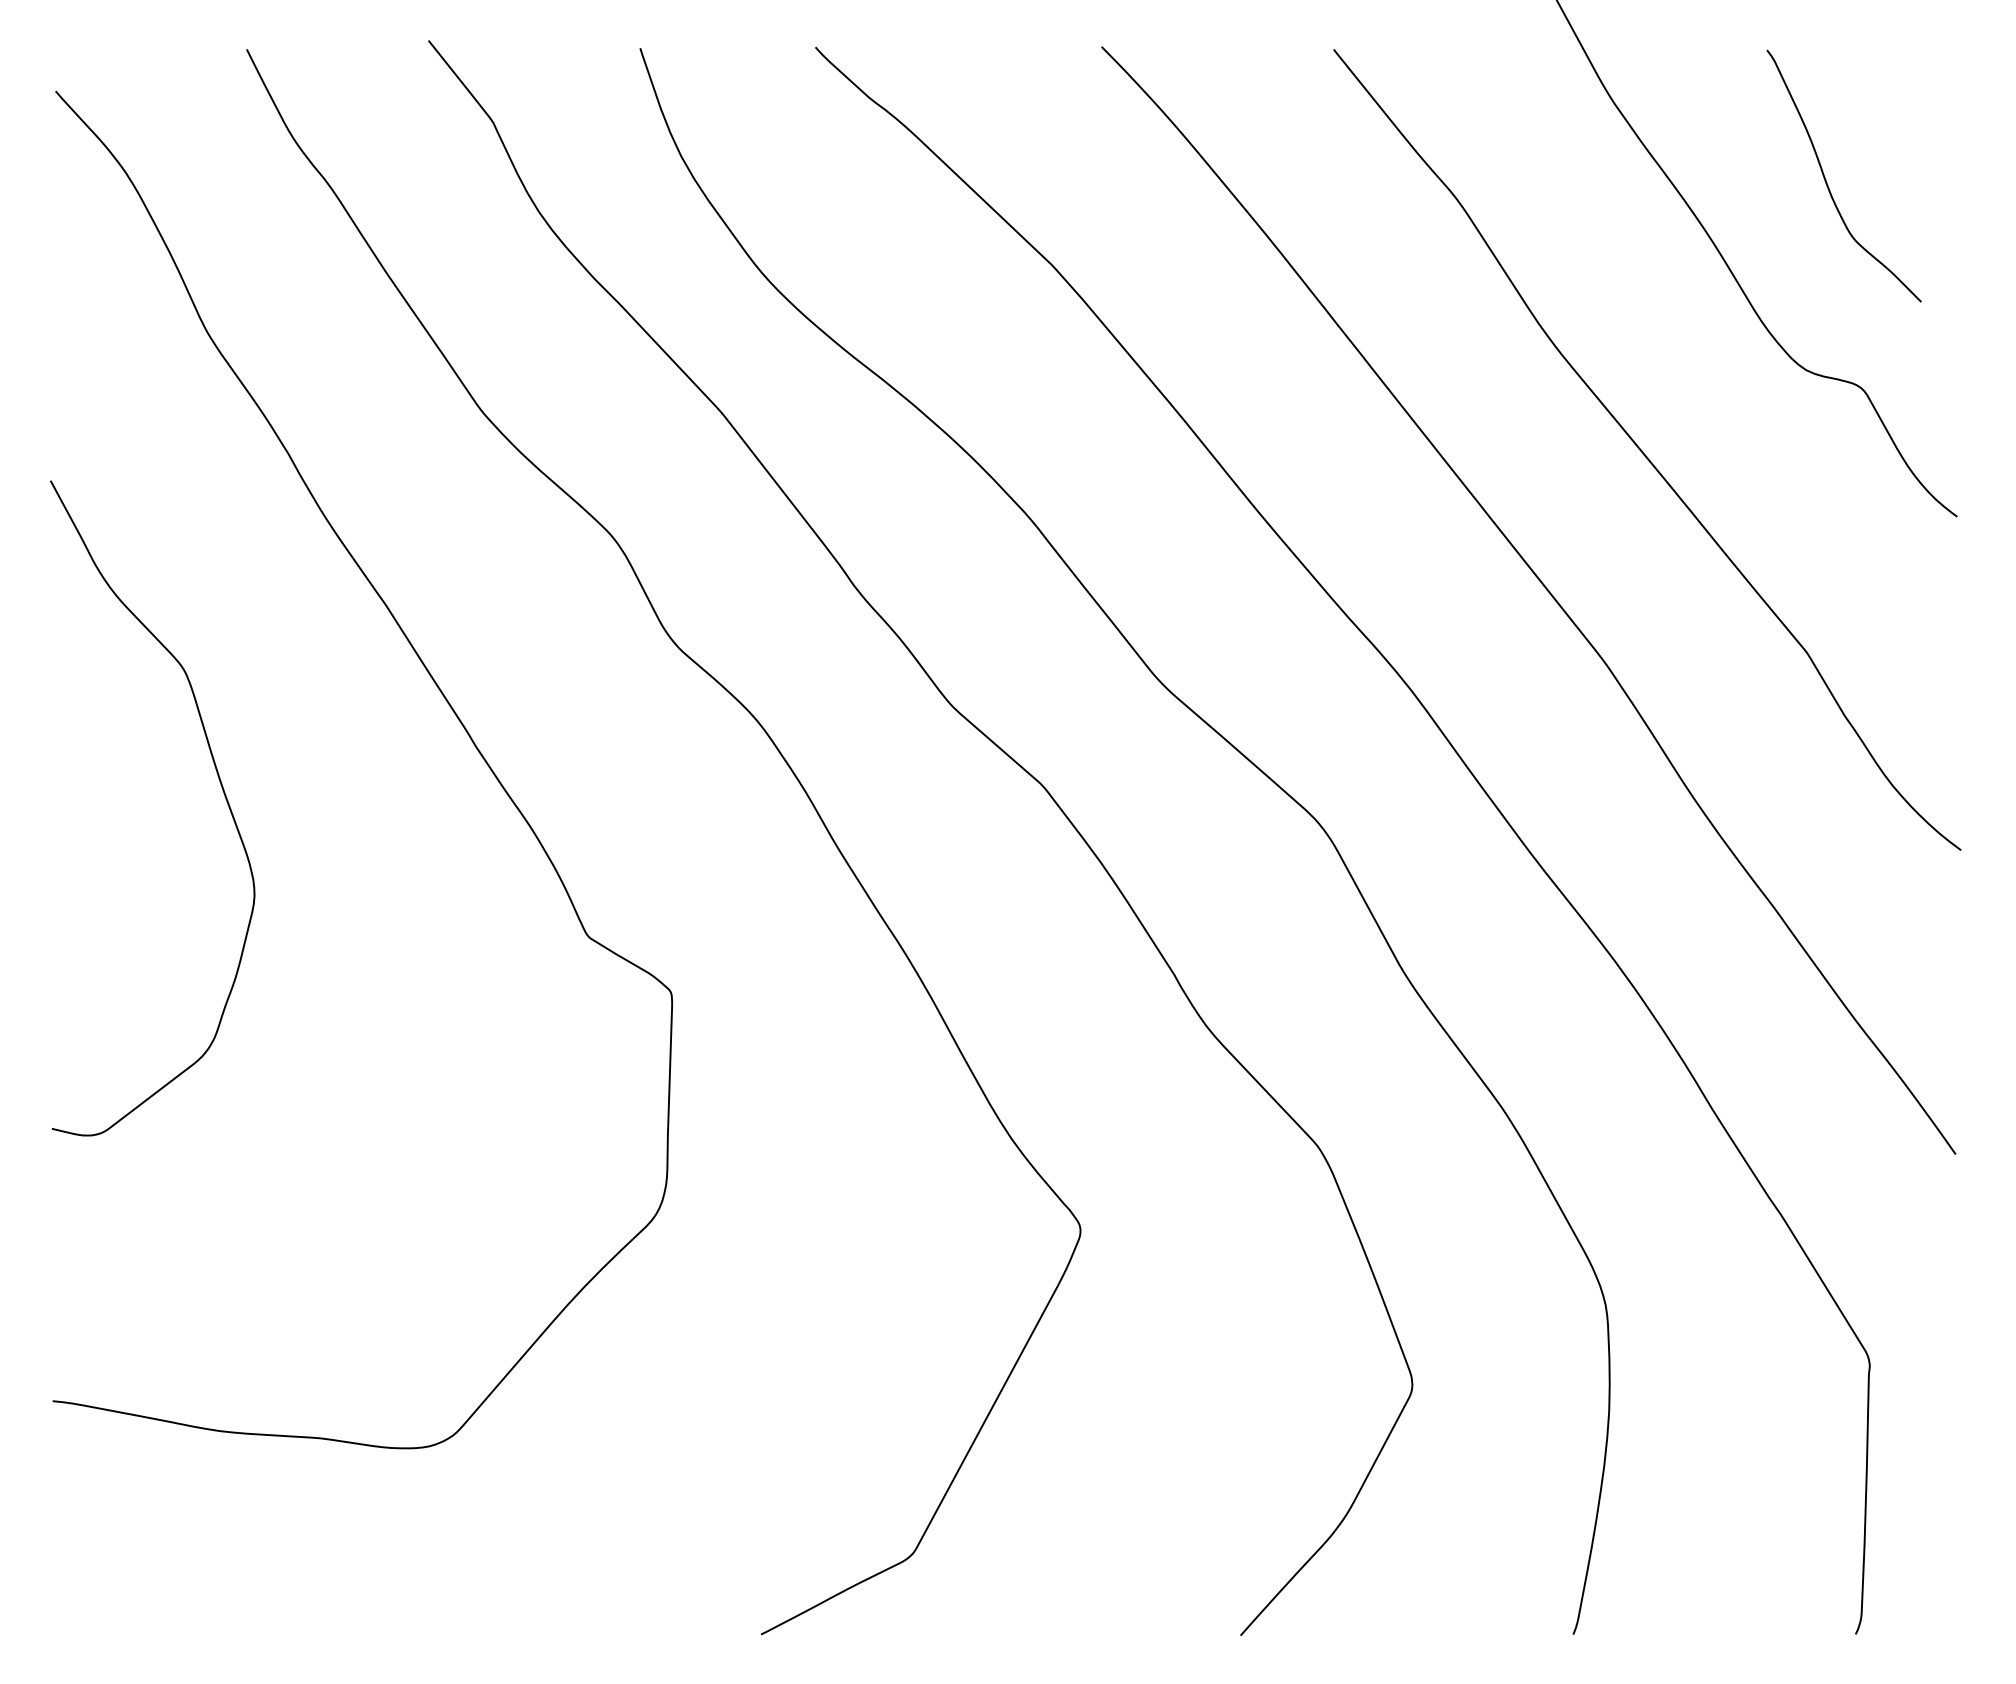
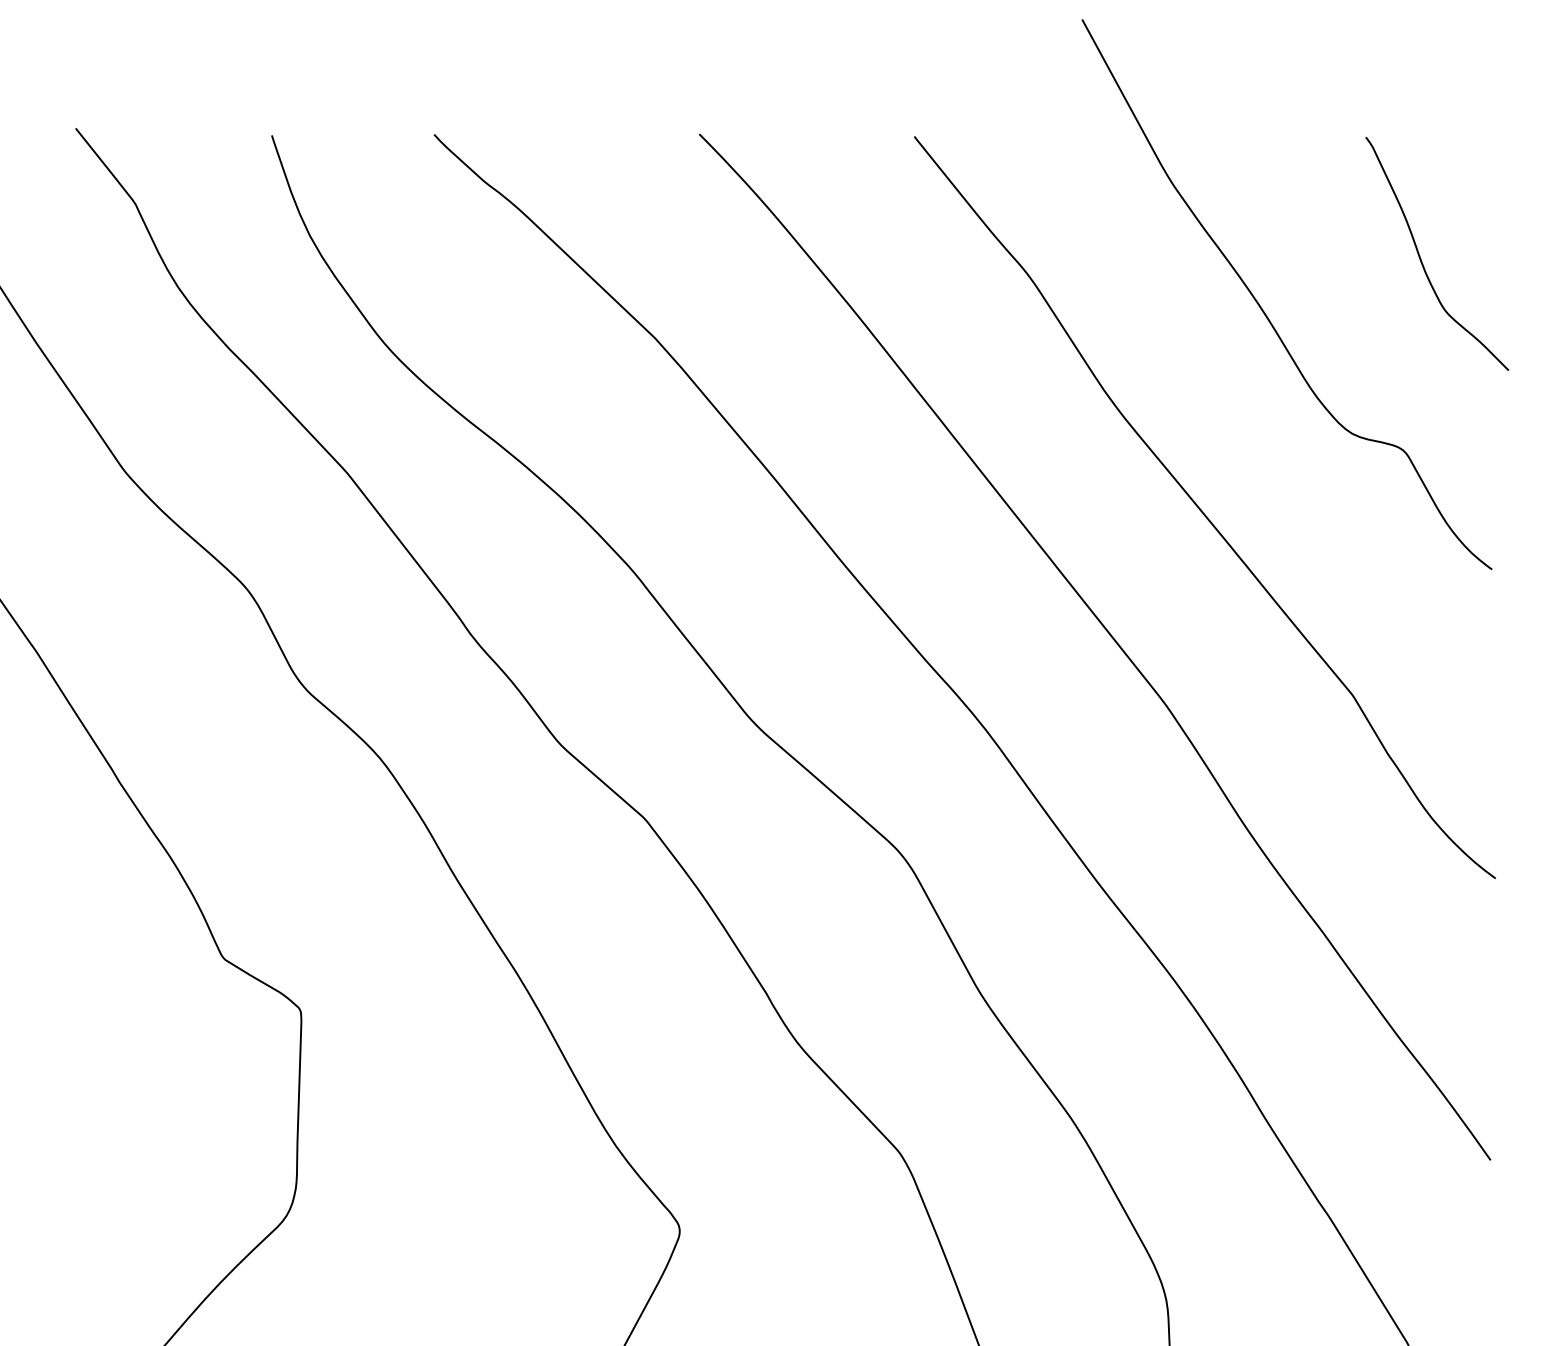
curve: (1826, 179) -> (1420, 257), moved

